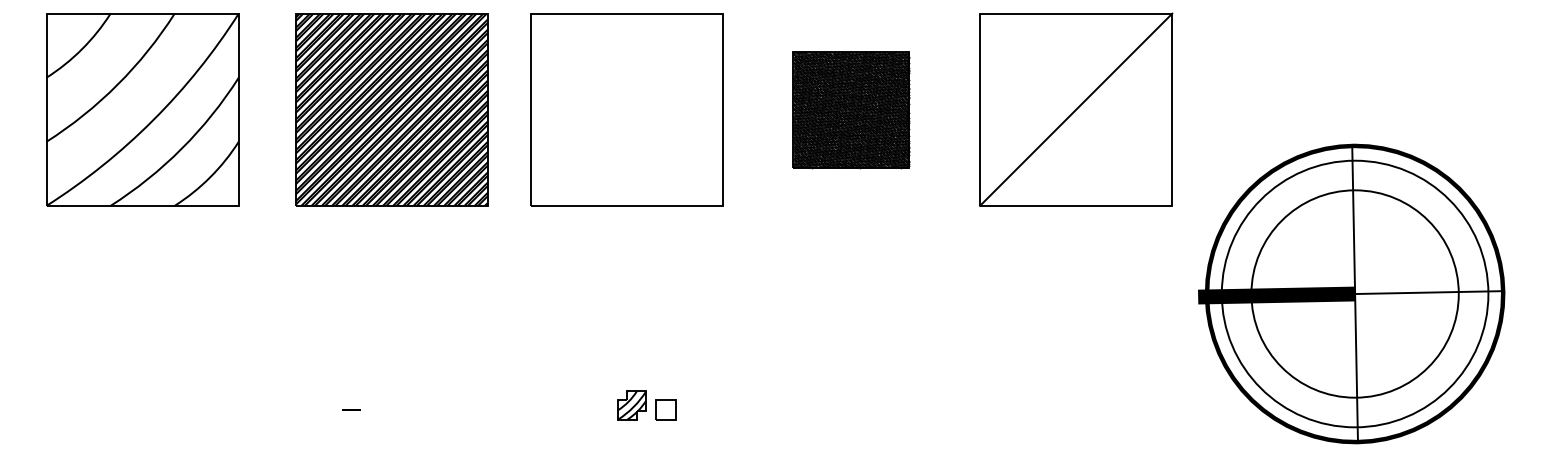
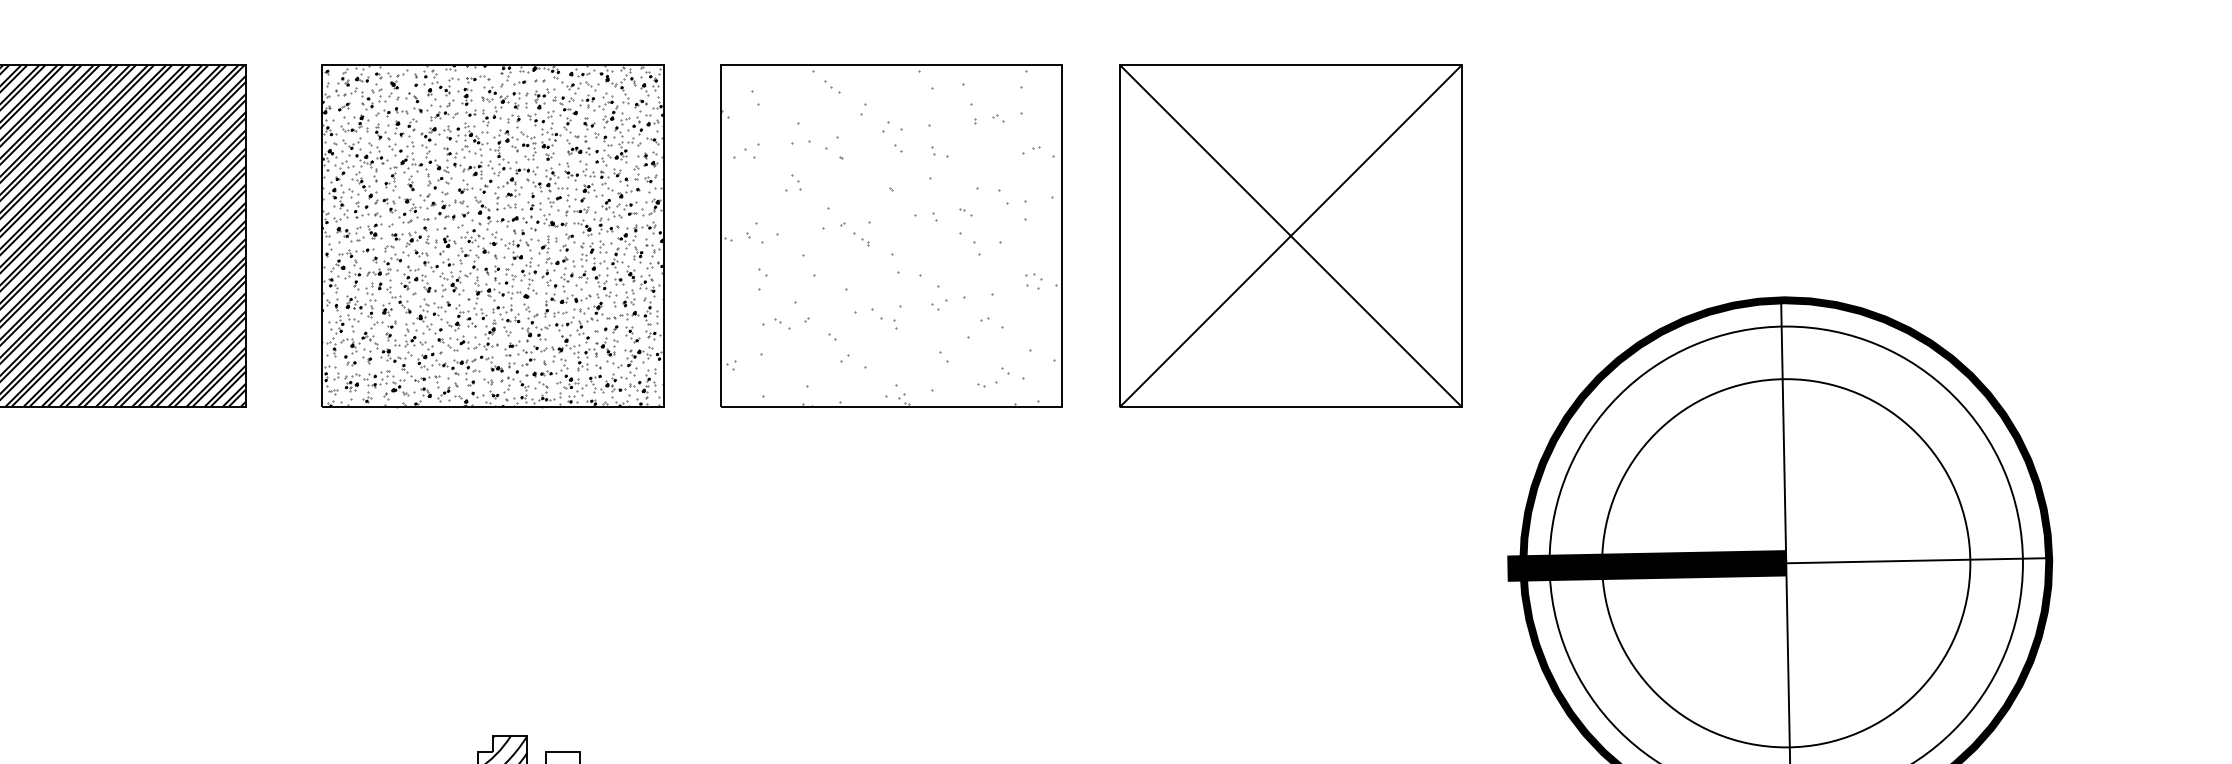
hatch: (626, 109) -> (492, 235), added
part: (850, 109) -> (890, 235), size x1.67
line: (1076, 109) -> (1291, 235), added

